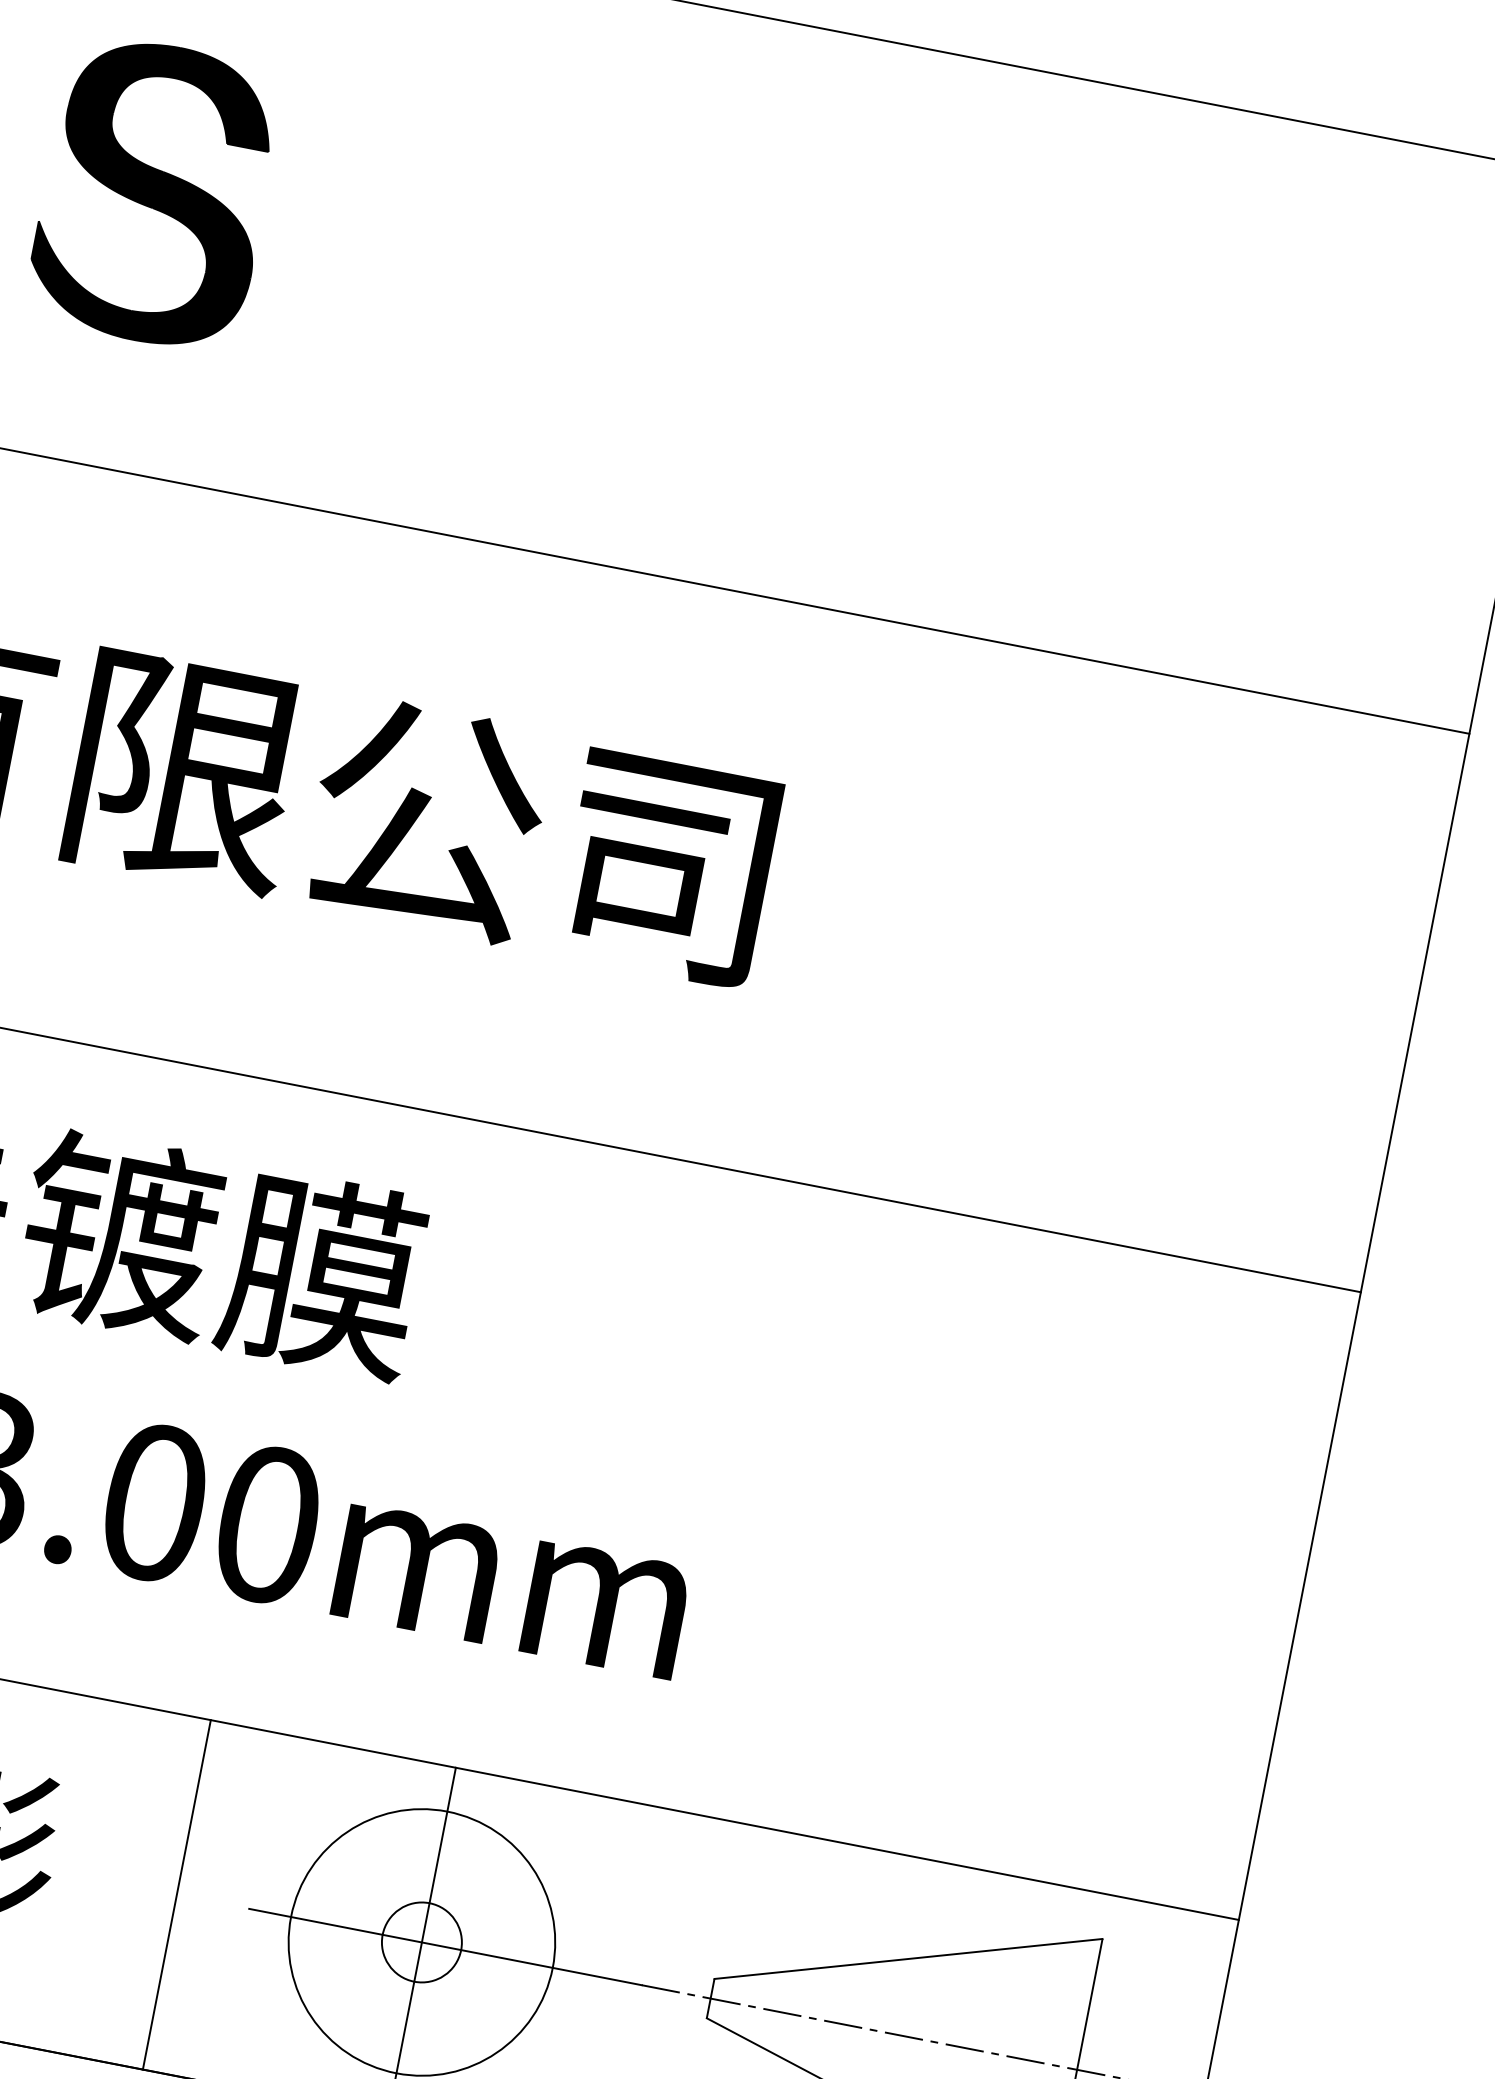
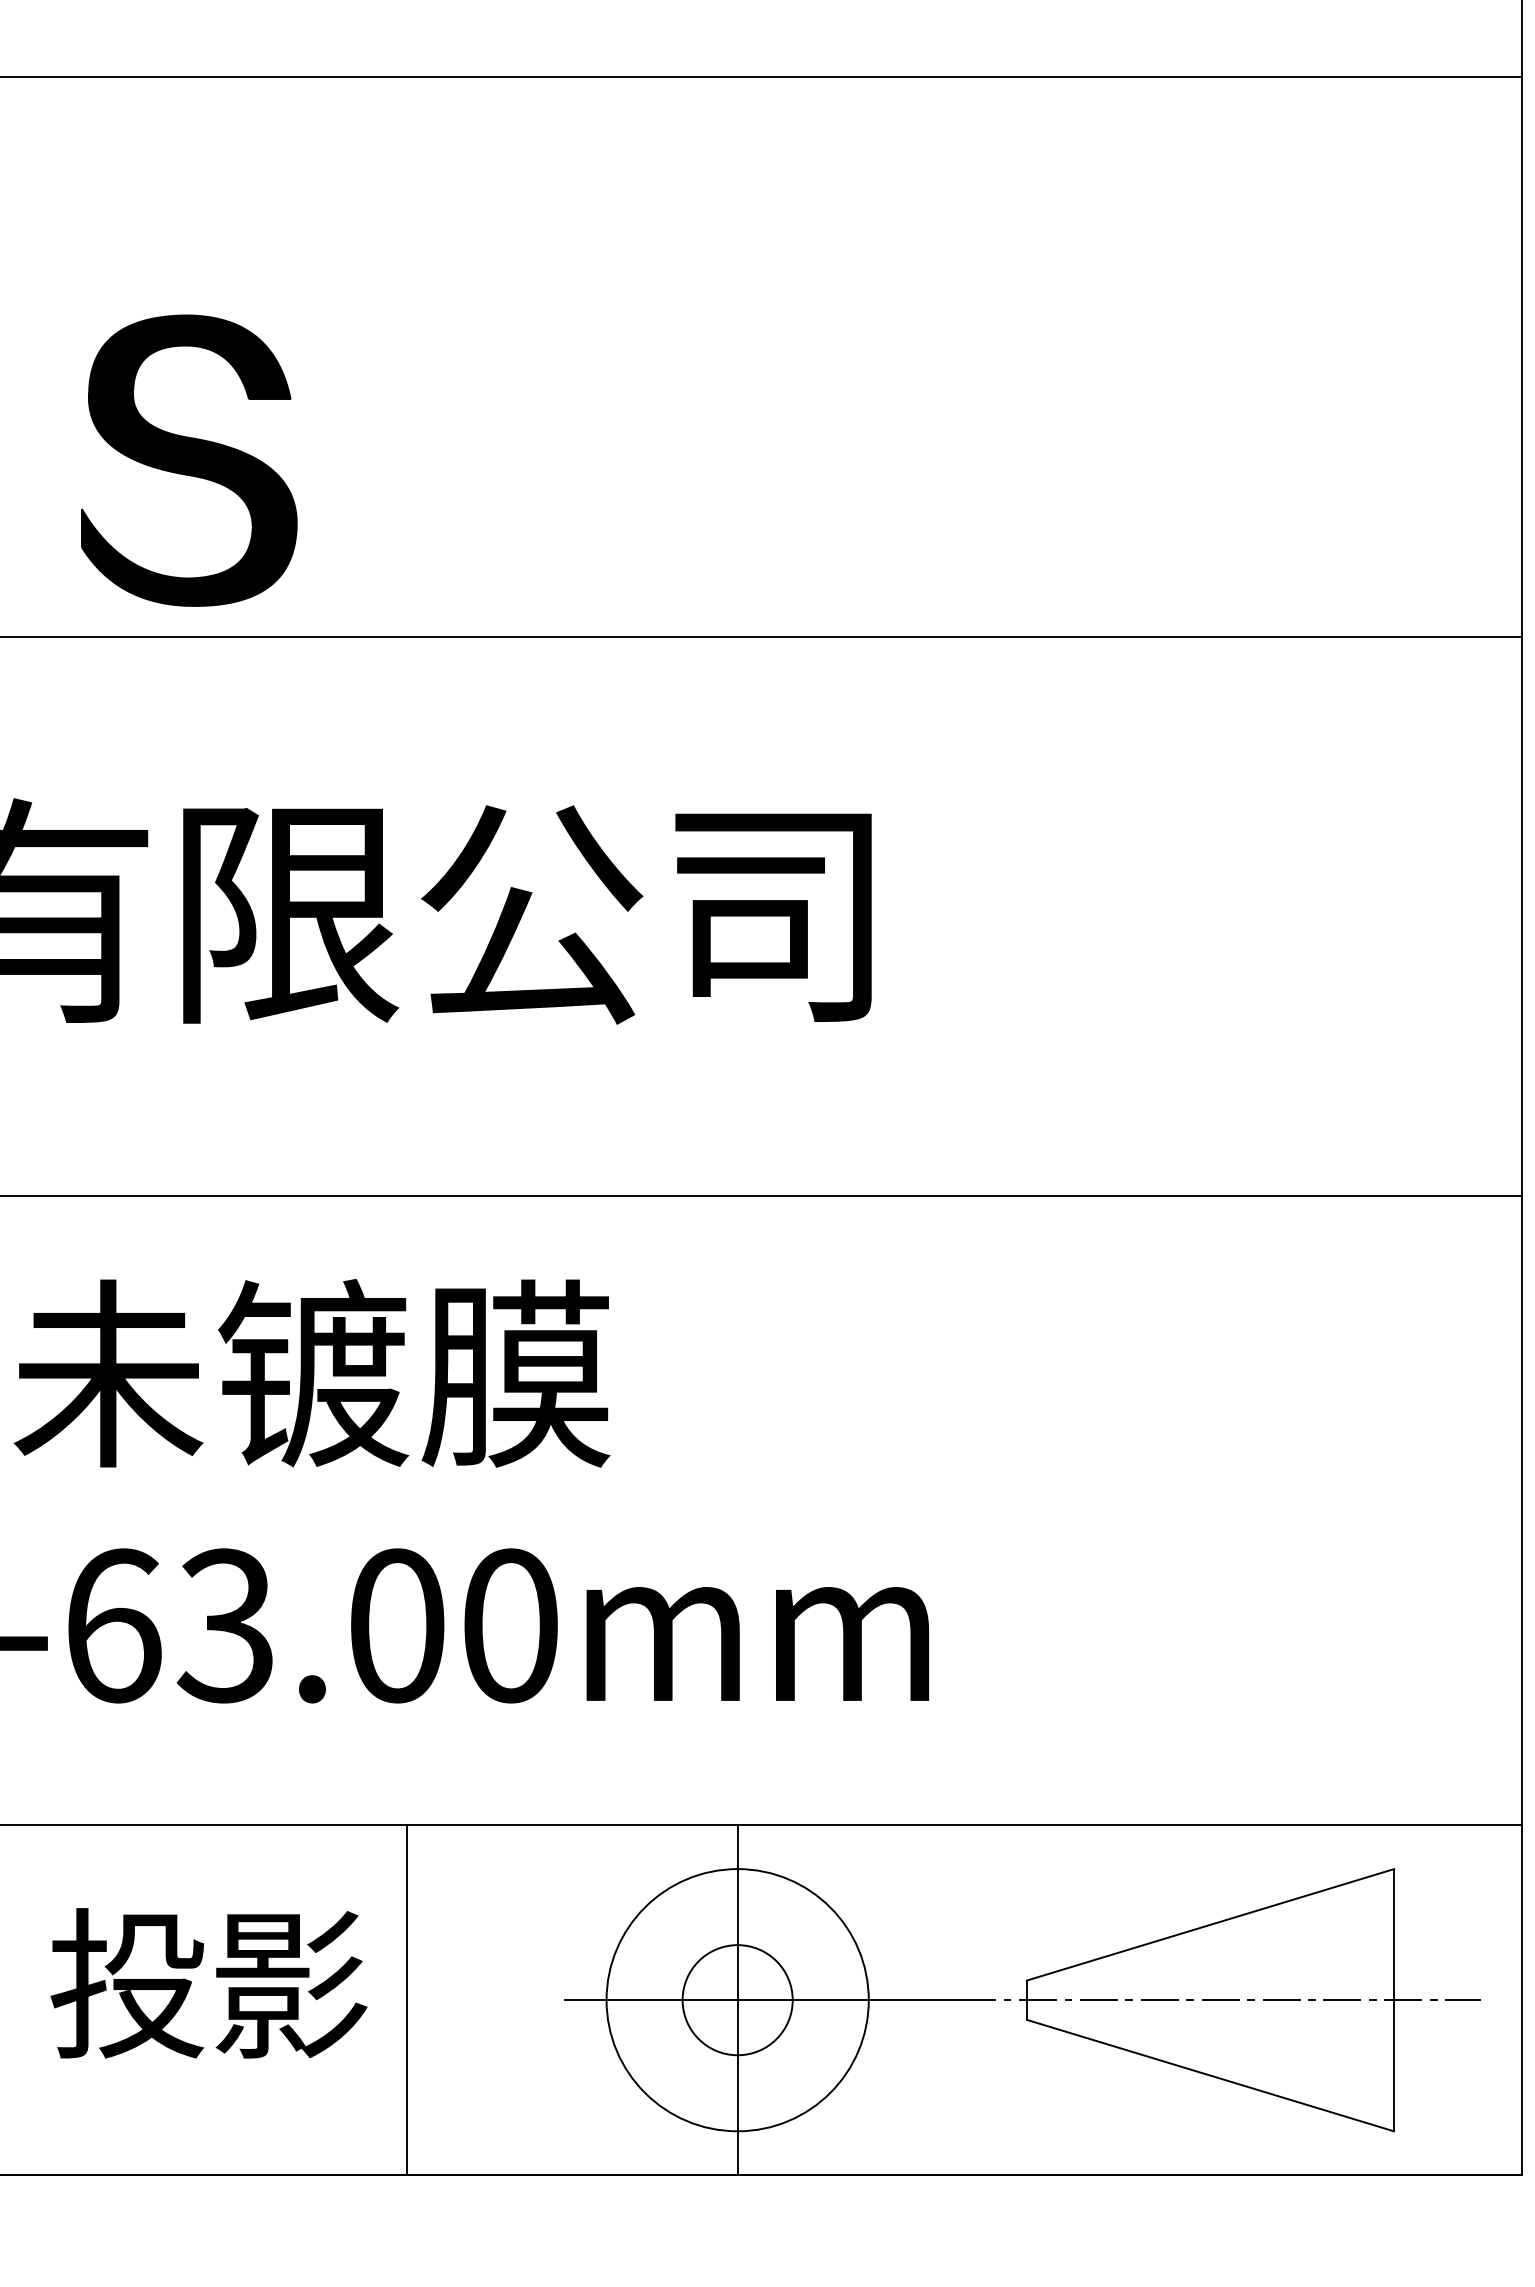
part: (155, 193) -> (189, 460), moved
line: (177, 1895) -> (407, 2000), moved
circle: (421, 1941) -> (737, 1999), size x1.4

